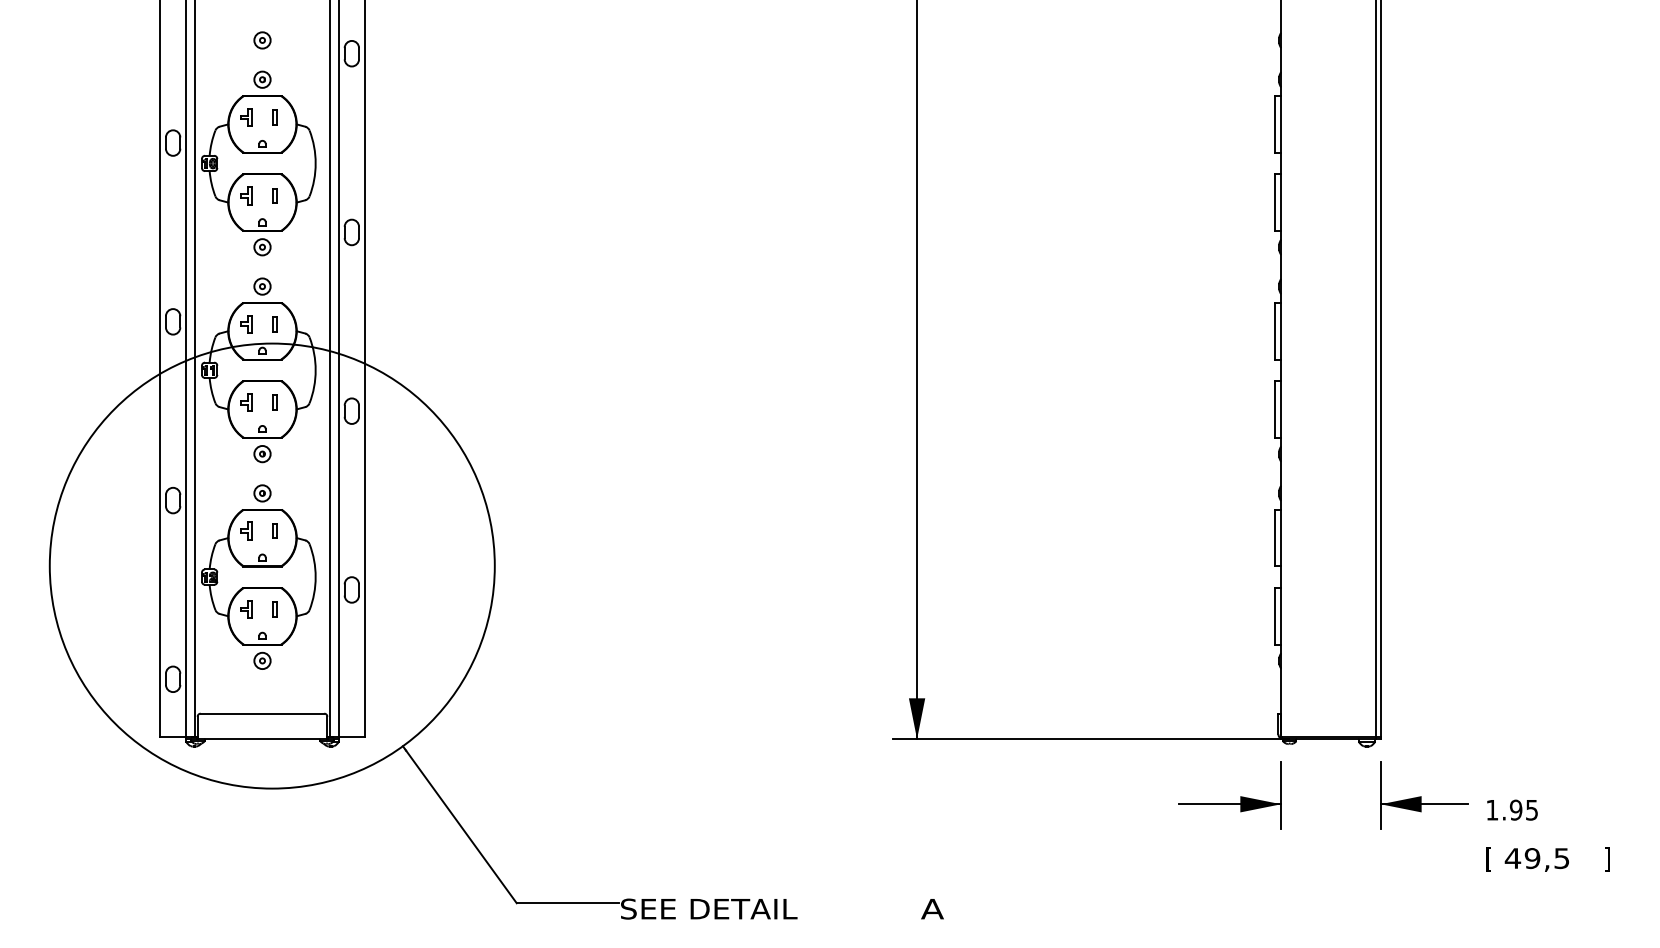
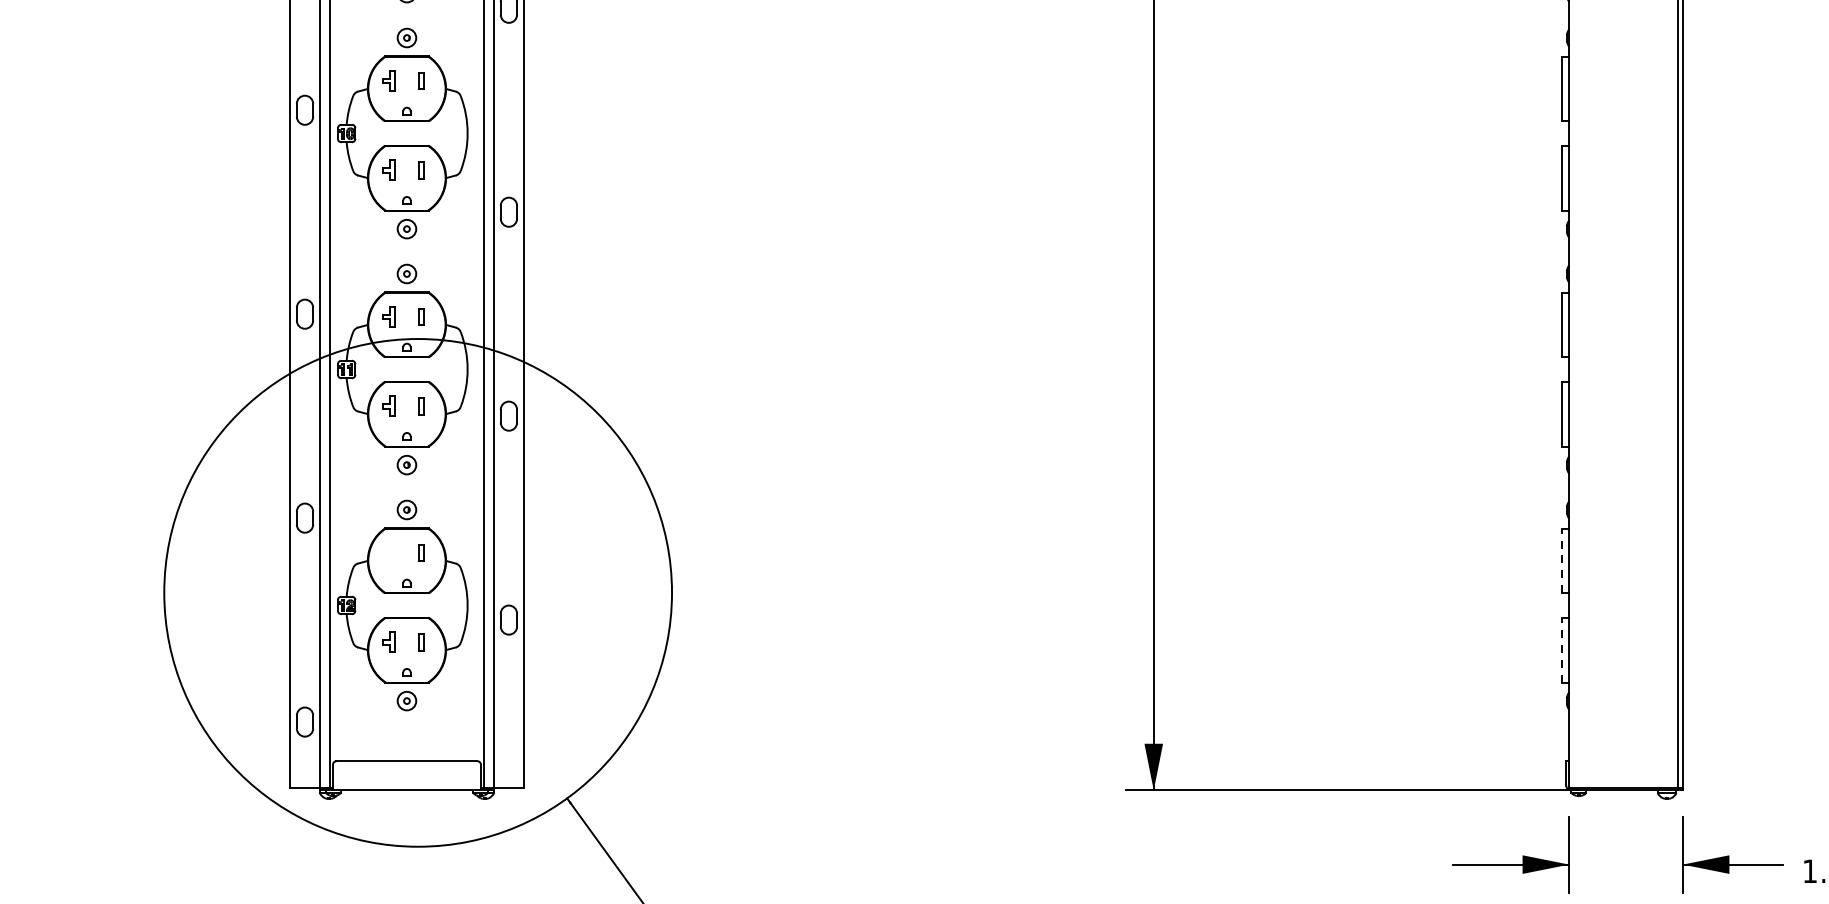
part: (246, 530) -> (388, 552), removed
line: (1274, 537) -> (1561, 560), solid -> dashed
line: (1274, 615) -> (1561, 649), solid -> dashed

